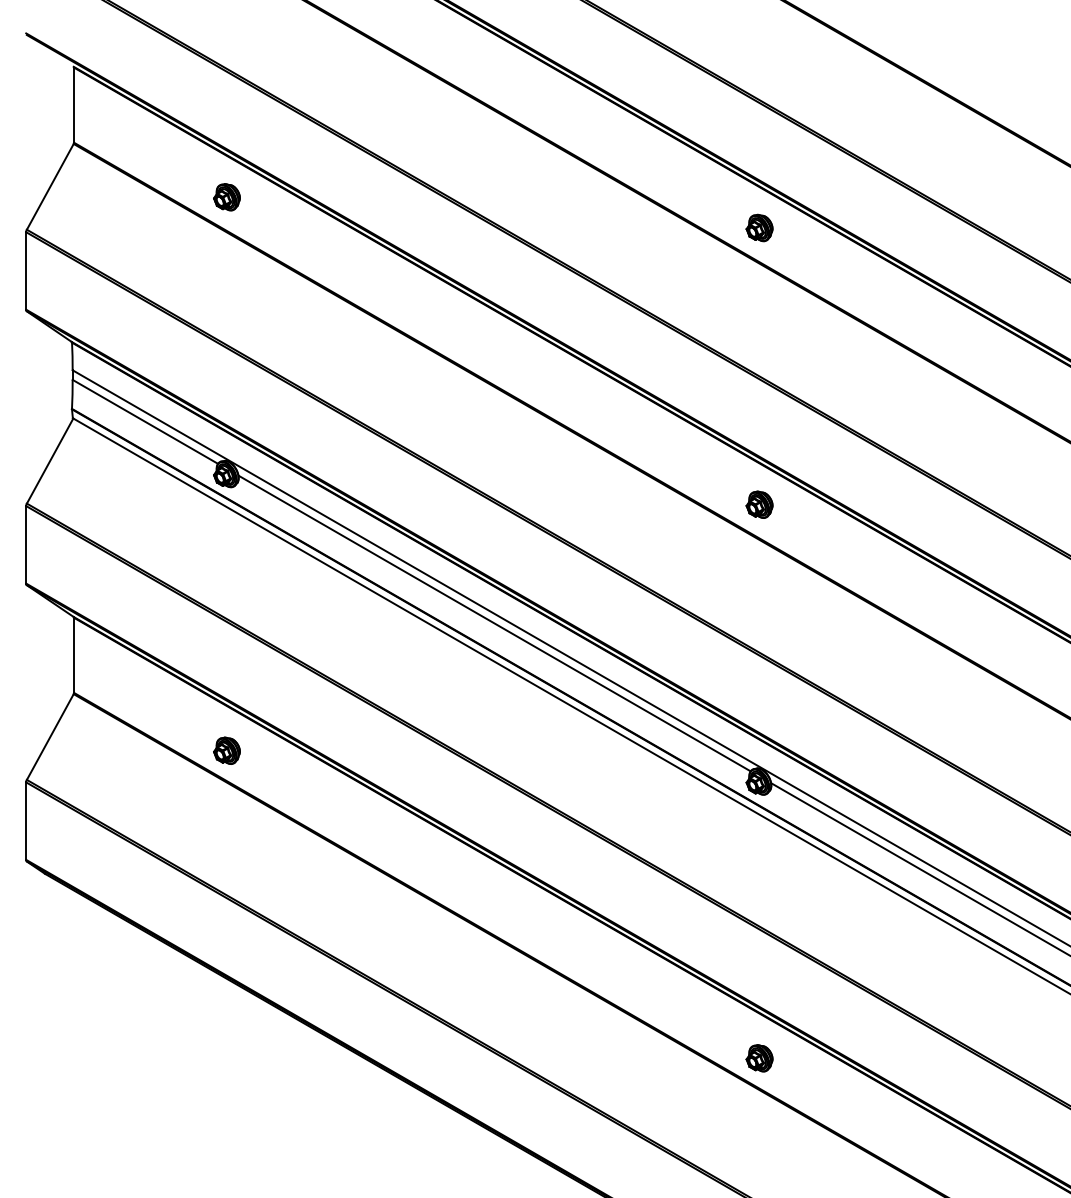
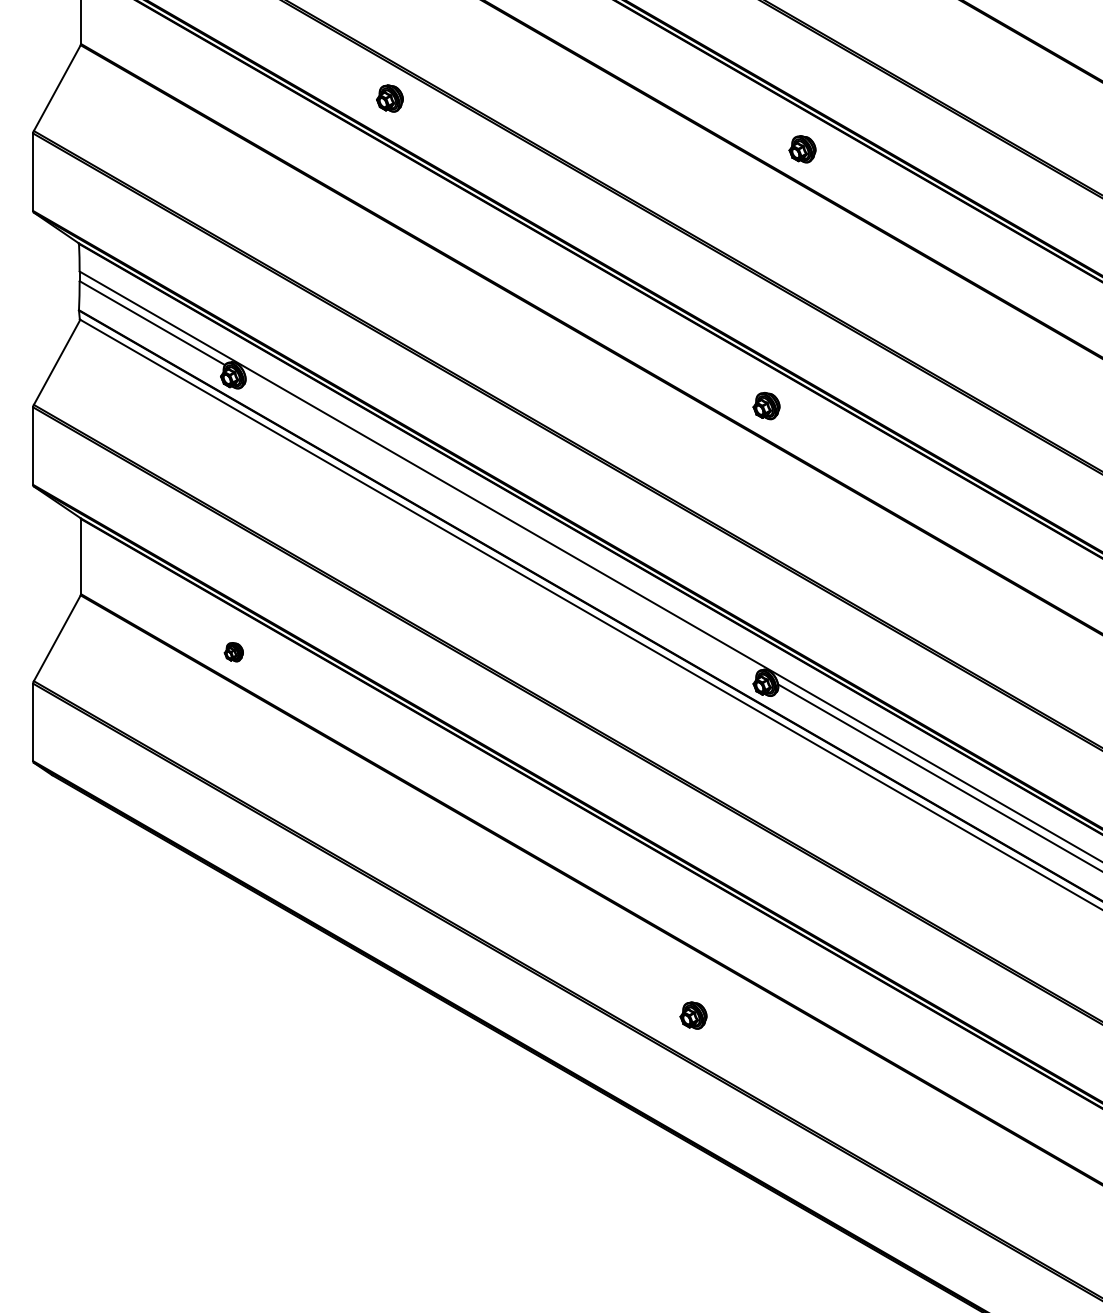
part: (226, 197) -> (389, 98), moved
part: (759, 228) -> (802, 149), moved
line: (494, 623) -> (501, 524), removed
part: (226, 751) -> (233, 652), size x0.7
part: (759, 1058) -> (693, 1015), moved

